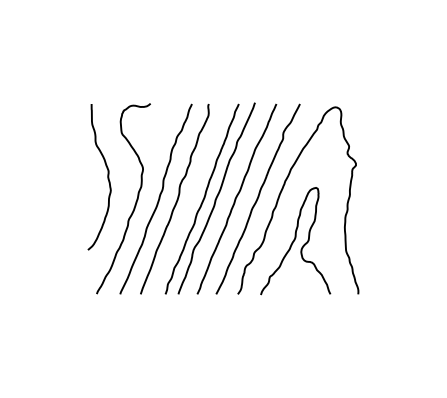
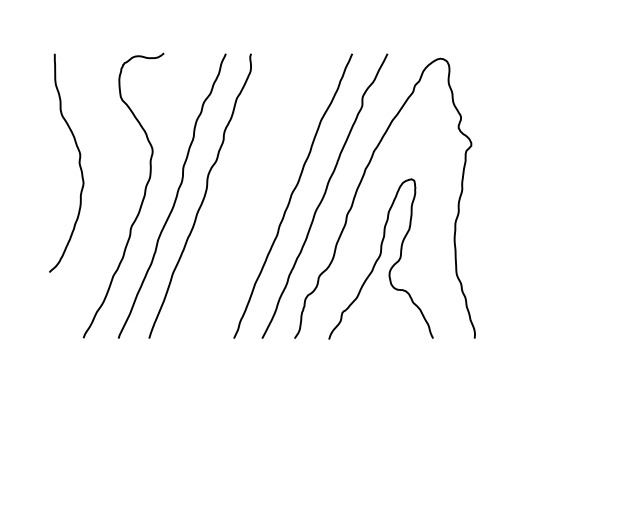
curve: (107, 177) -> (78, 163), moved
part: (209, 198) -> (252, 195), removed

